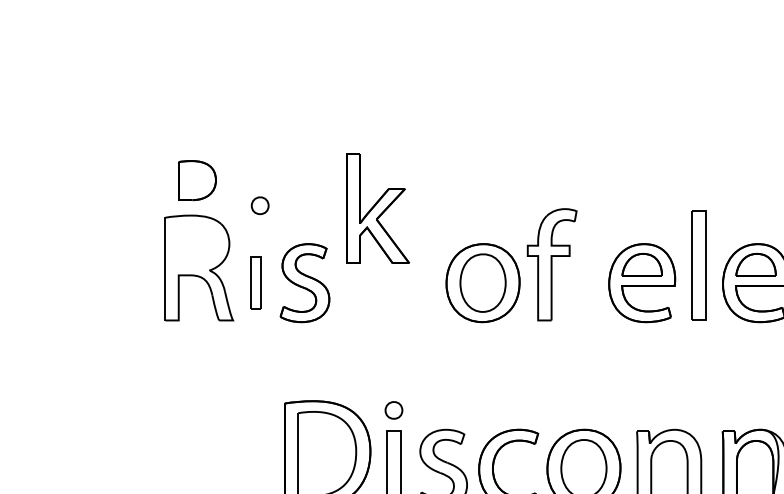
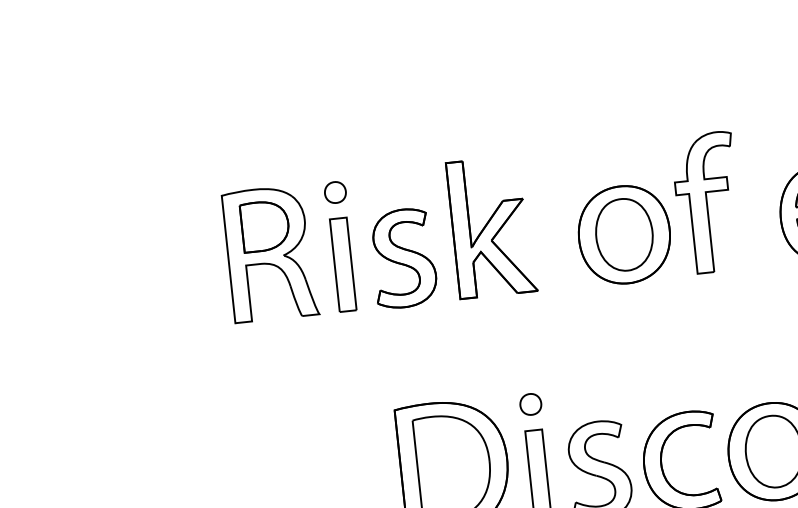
part: (197, 180) -> (265, 226), moved
part: (259, 205) -> (334, 192), moved
part: (378, 208) -> (492, 226), moved
part: (255, 282) -> (342, 264), size x1.43

